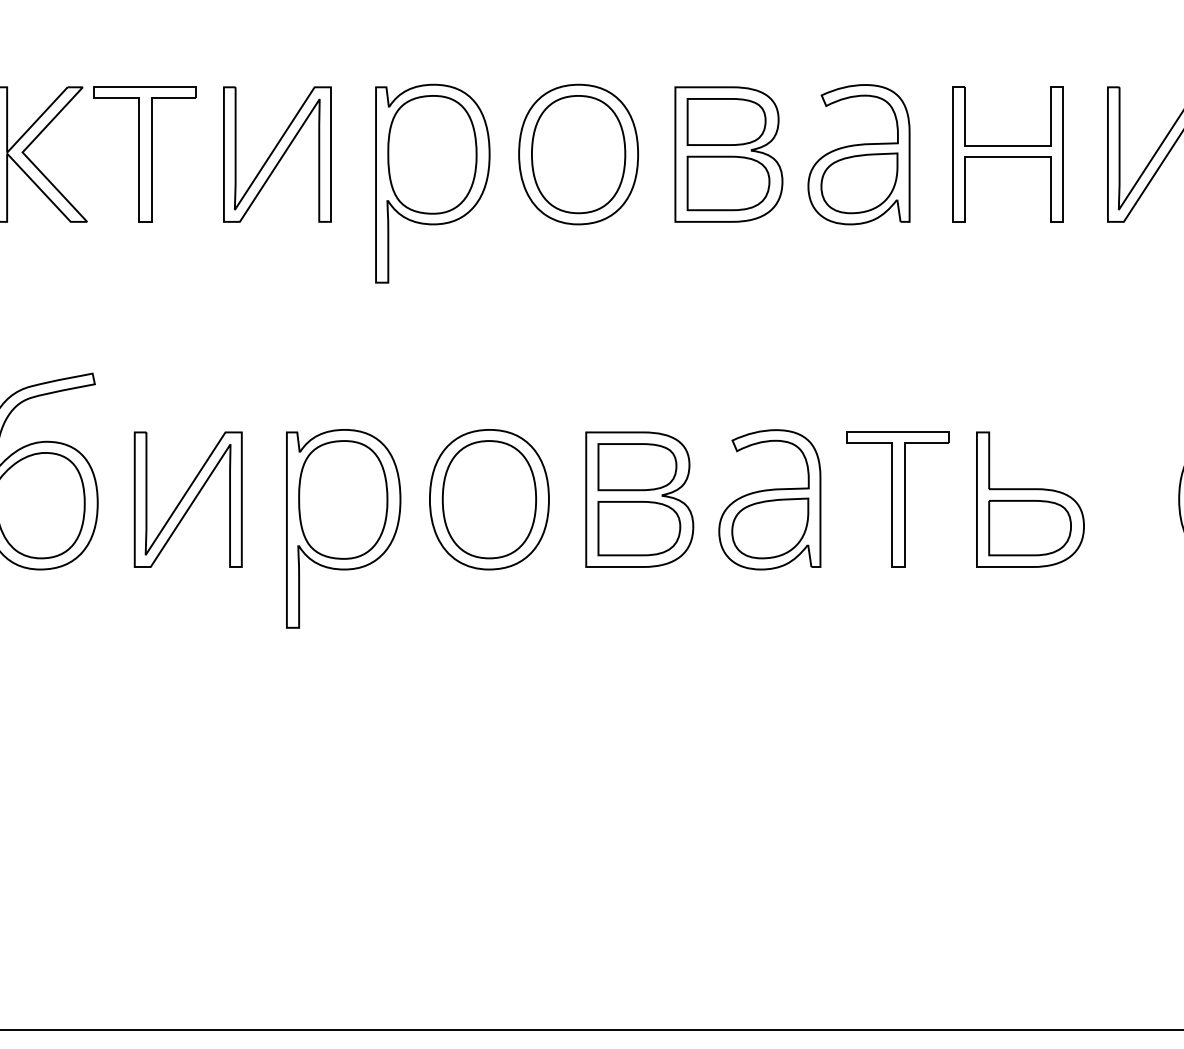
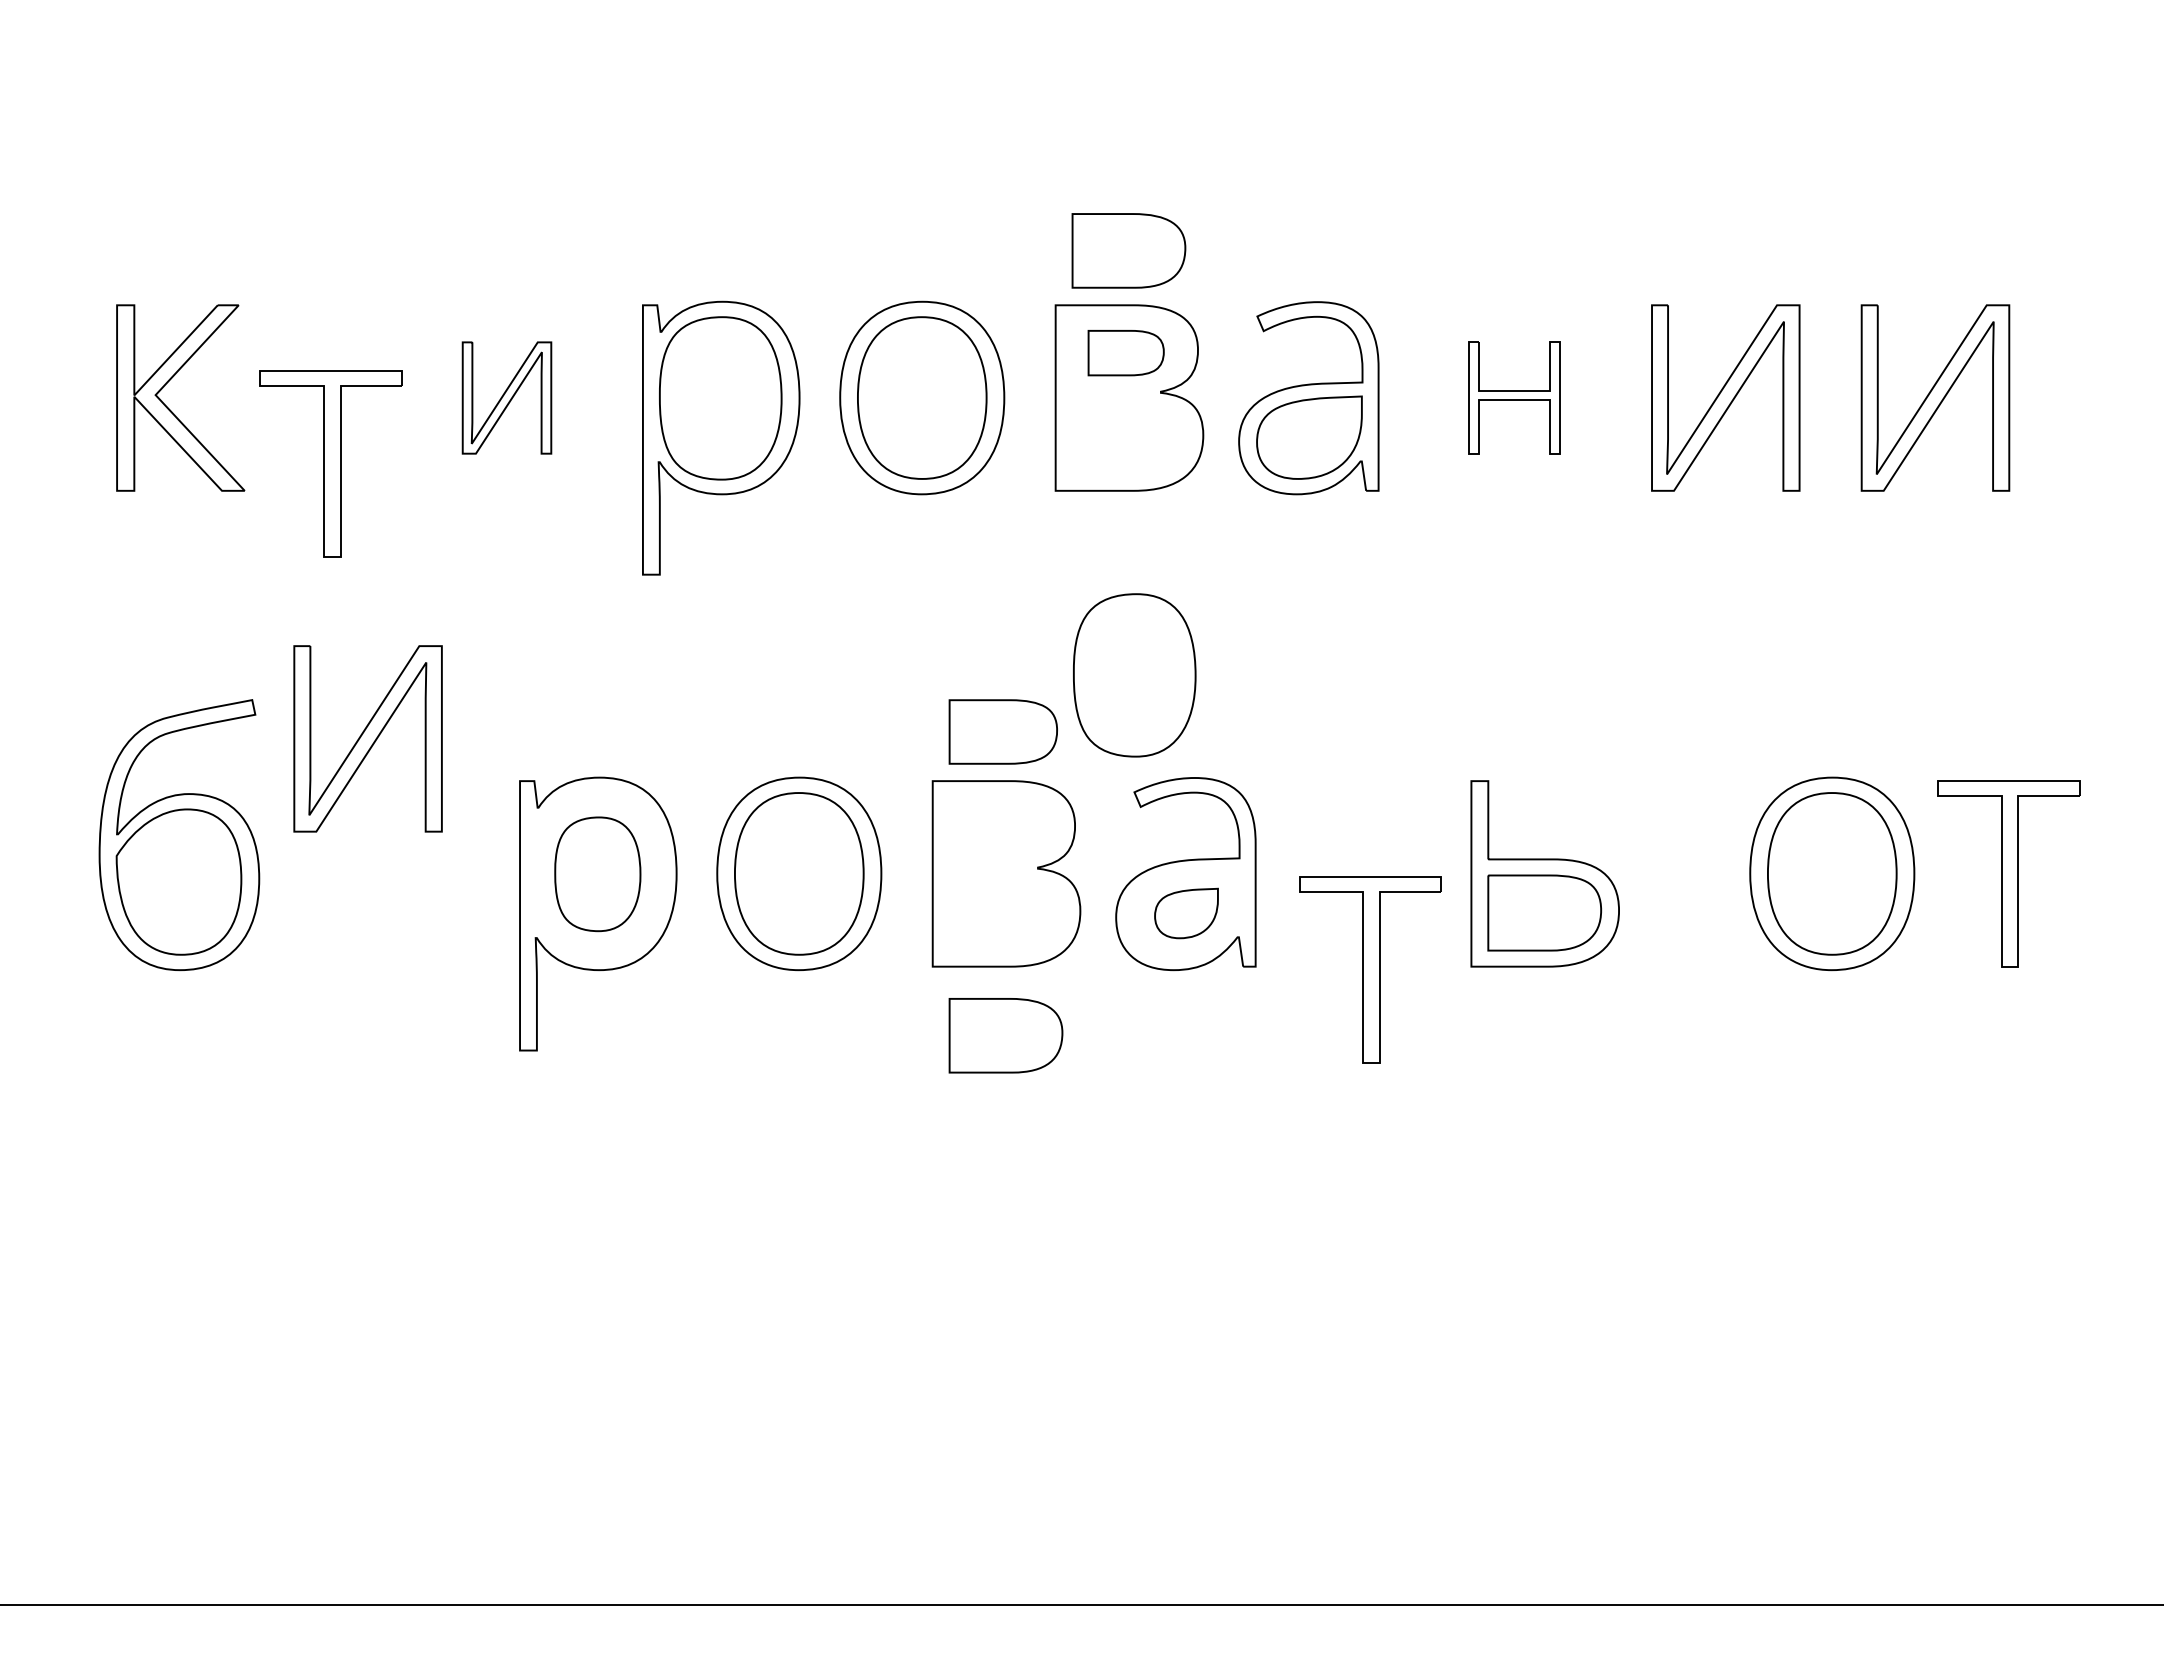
part: (726, 121) -> (1125, 352), size x0.7
part: (144, 154) -> (330, 463), moved
part: (277, 154) -> (506, 397), size x0.6
part: (1008, 154) -> (1514, 397), size x0.6
part: (728, 183) -> (1128, 250), moved
part: (732, 355) -> (1134, 675), added
part: (636, 466) -> (1002, 731), moved
part: (187, 499) -> (367, 738), moved
part: (897, 499) -> (1370, 969), moved
part: (343, 500) -> (597, 874), size x0.7
part: (639, 528) -> (1005, 1035), moved
part: (770, 528) -> (1186, 913), size x0.6

